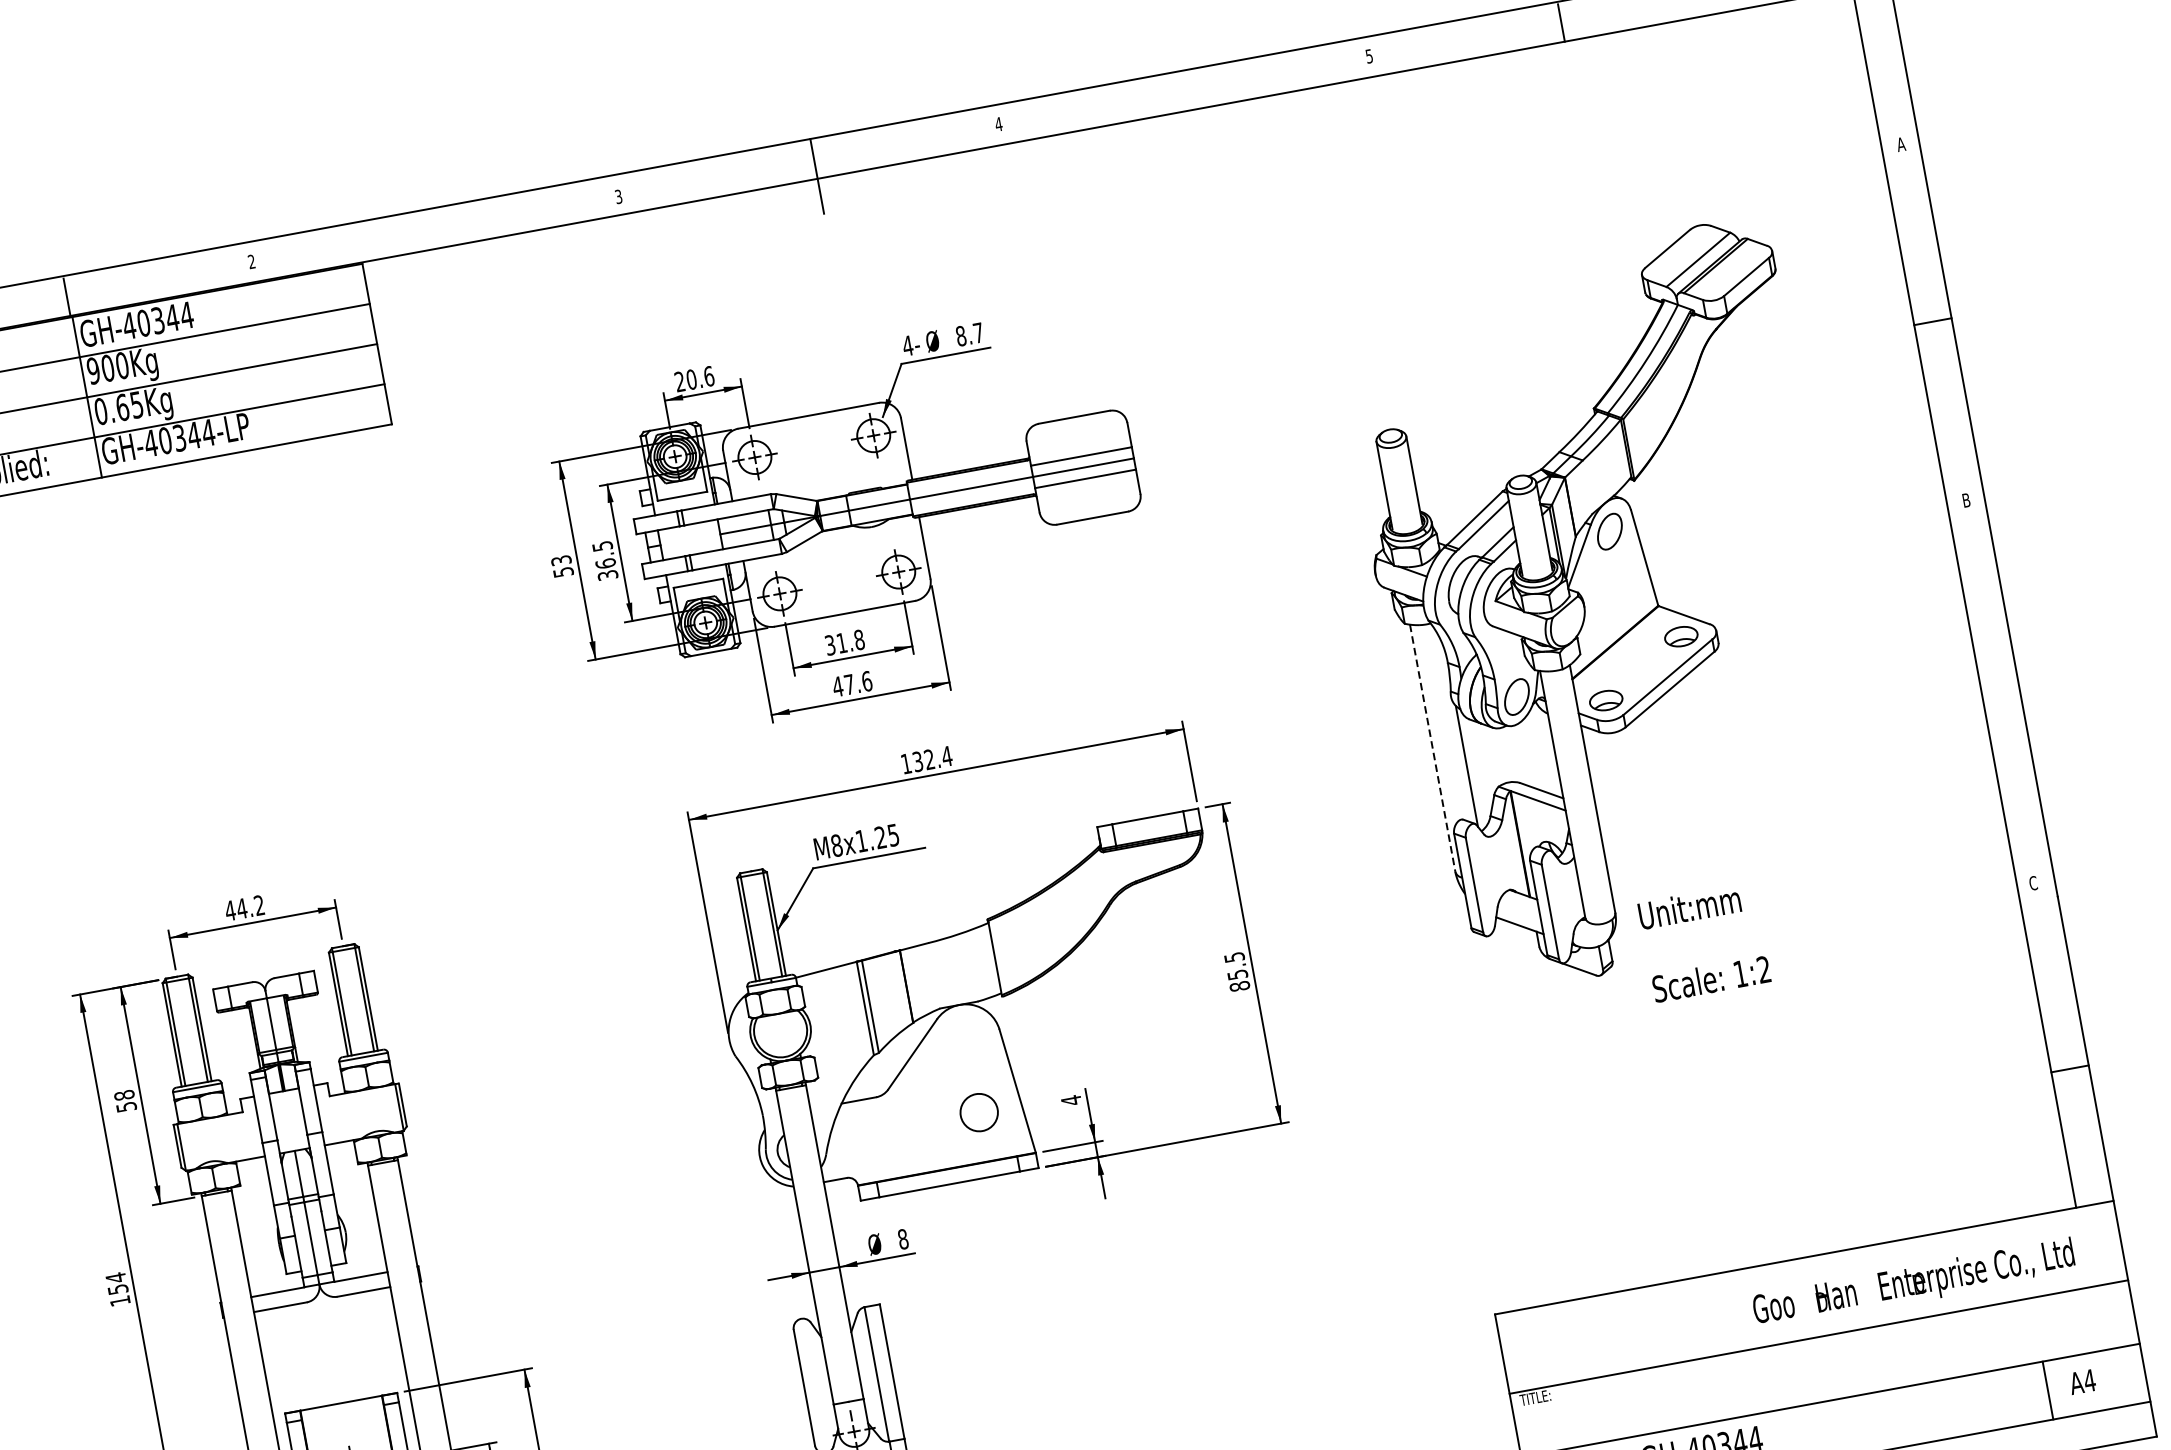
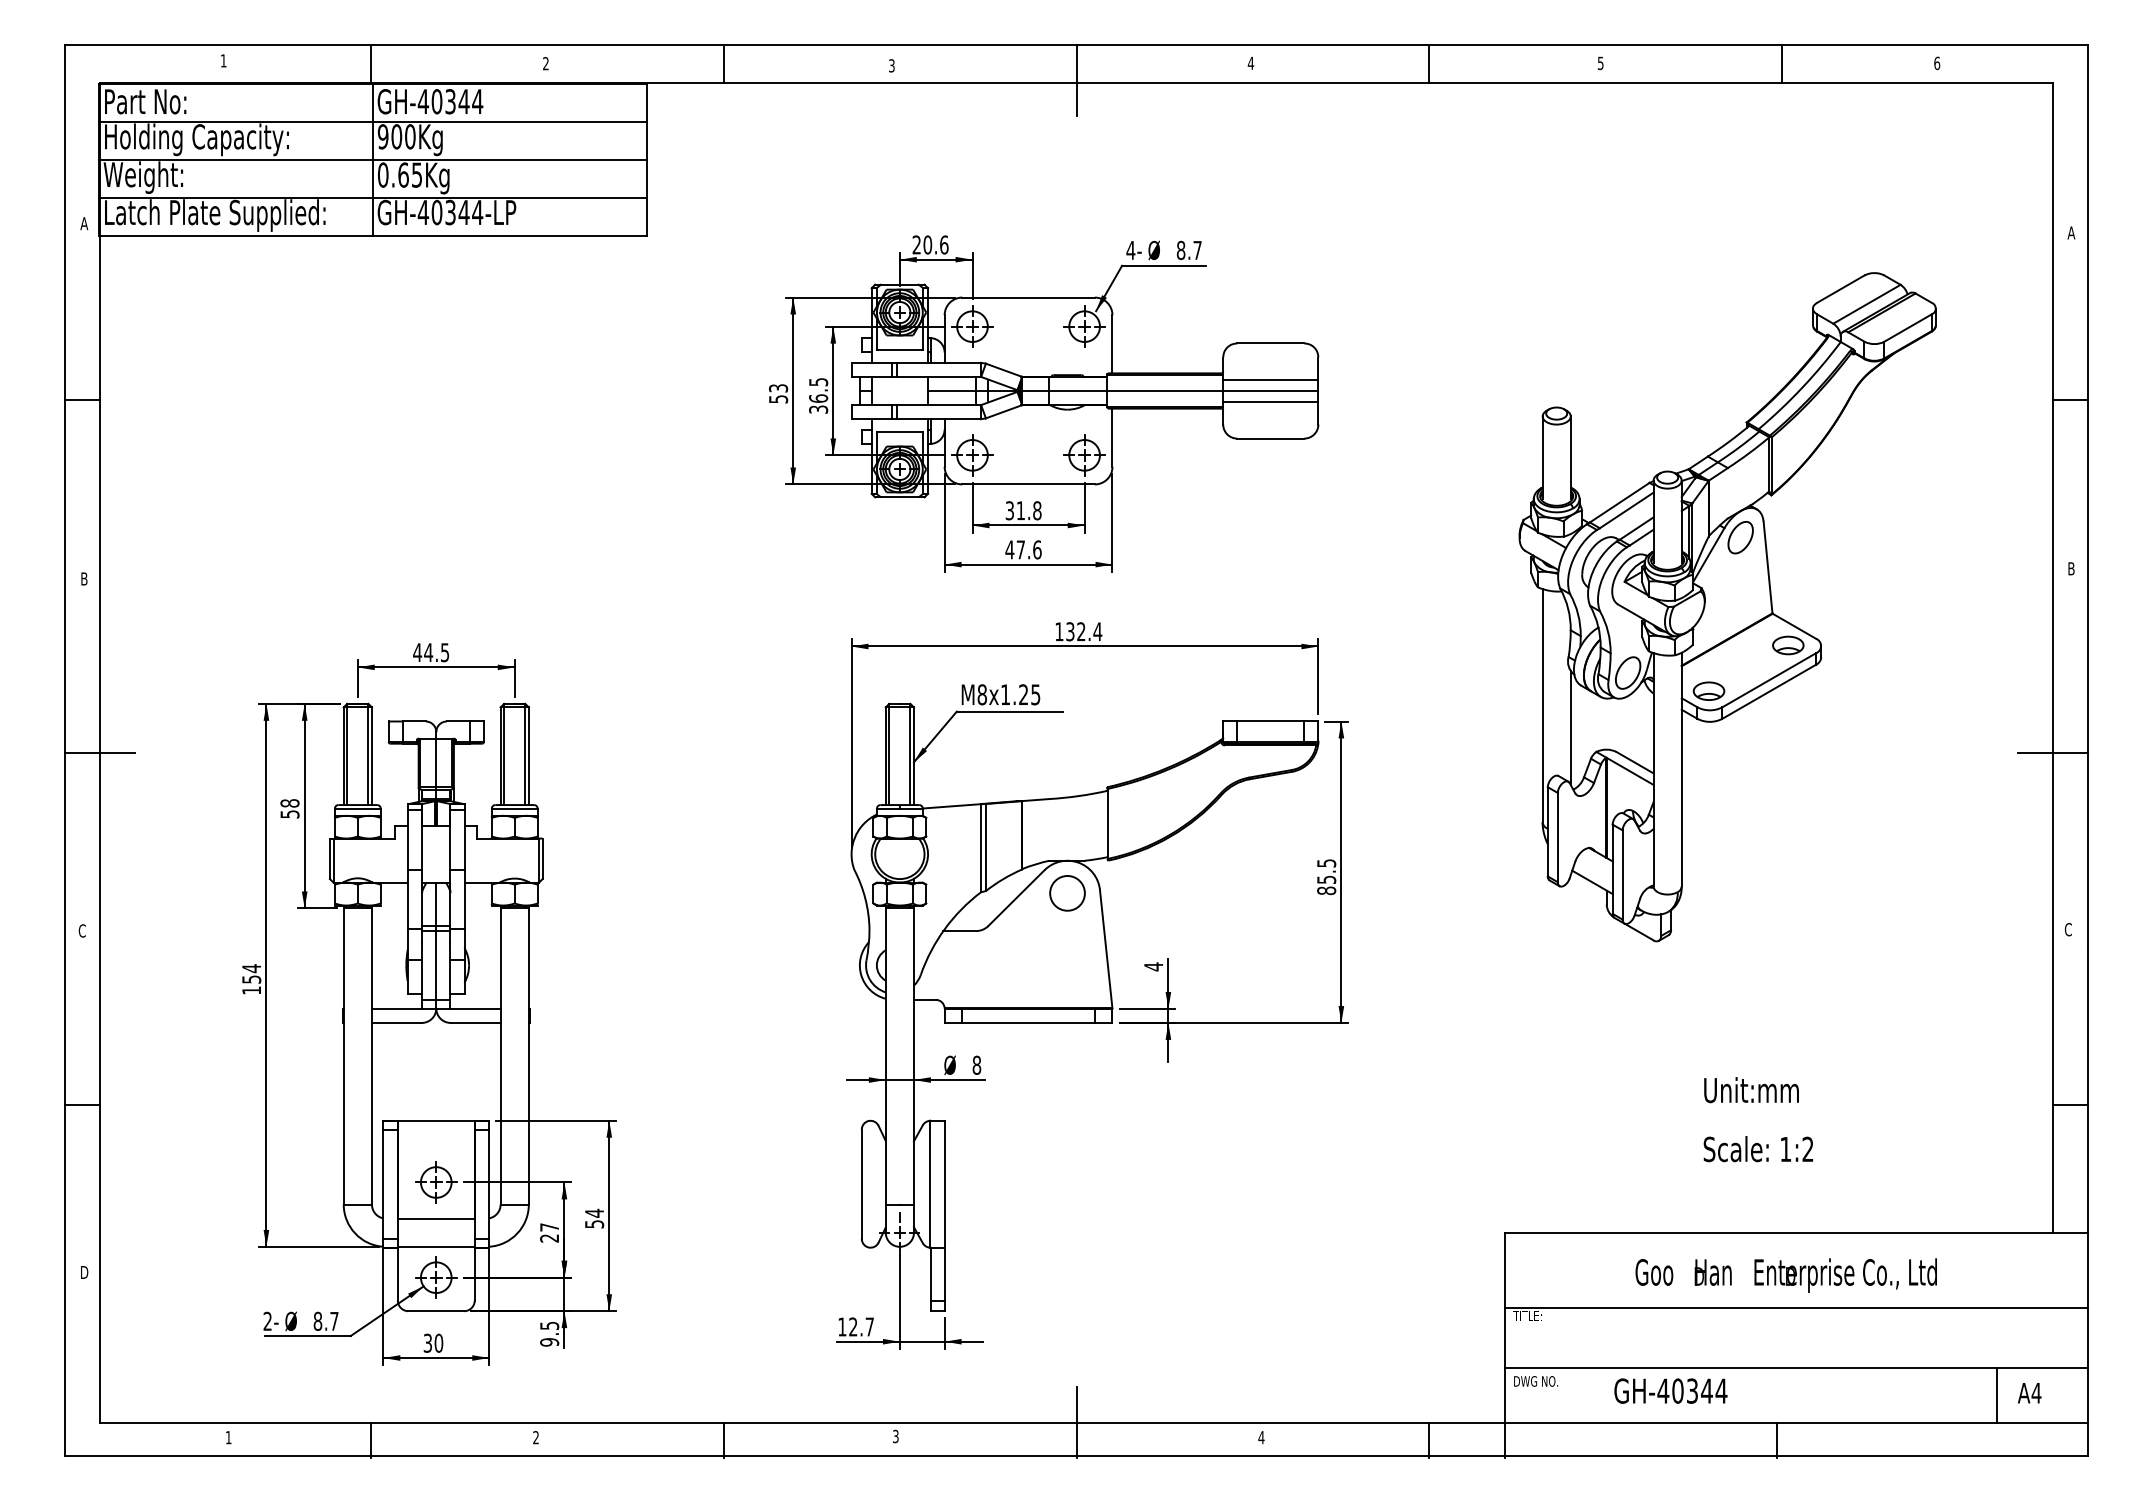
line: (1188, 90) -> (1429, 64), added
line: (440, 228) -> (723, 64), added
line: (1982, 698) -> (2052, 752), added
line: (1432, 748) -> (1542, 705), dashed -> solid
text: (259, 905) -> (445, 652), 44.2 -> 44.5
text: (1689, 907) -> (1751, 1090), moved
text: (1711, 979) -> (1758, 1149), moved
circle: (979, 1112) -> (1067, 893), moved
text: (1913, 1284) -> (1785, 1275), moved

